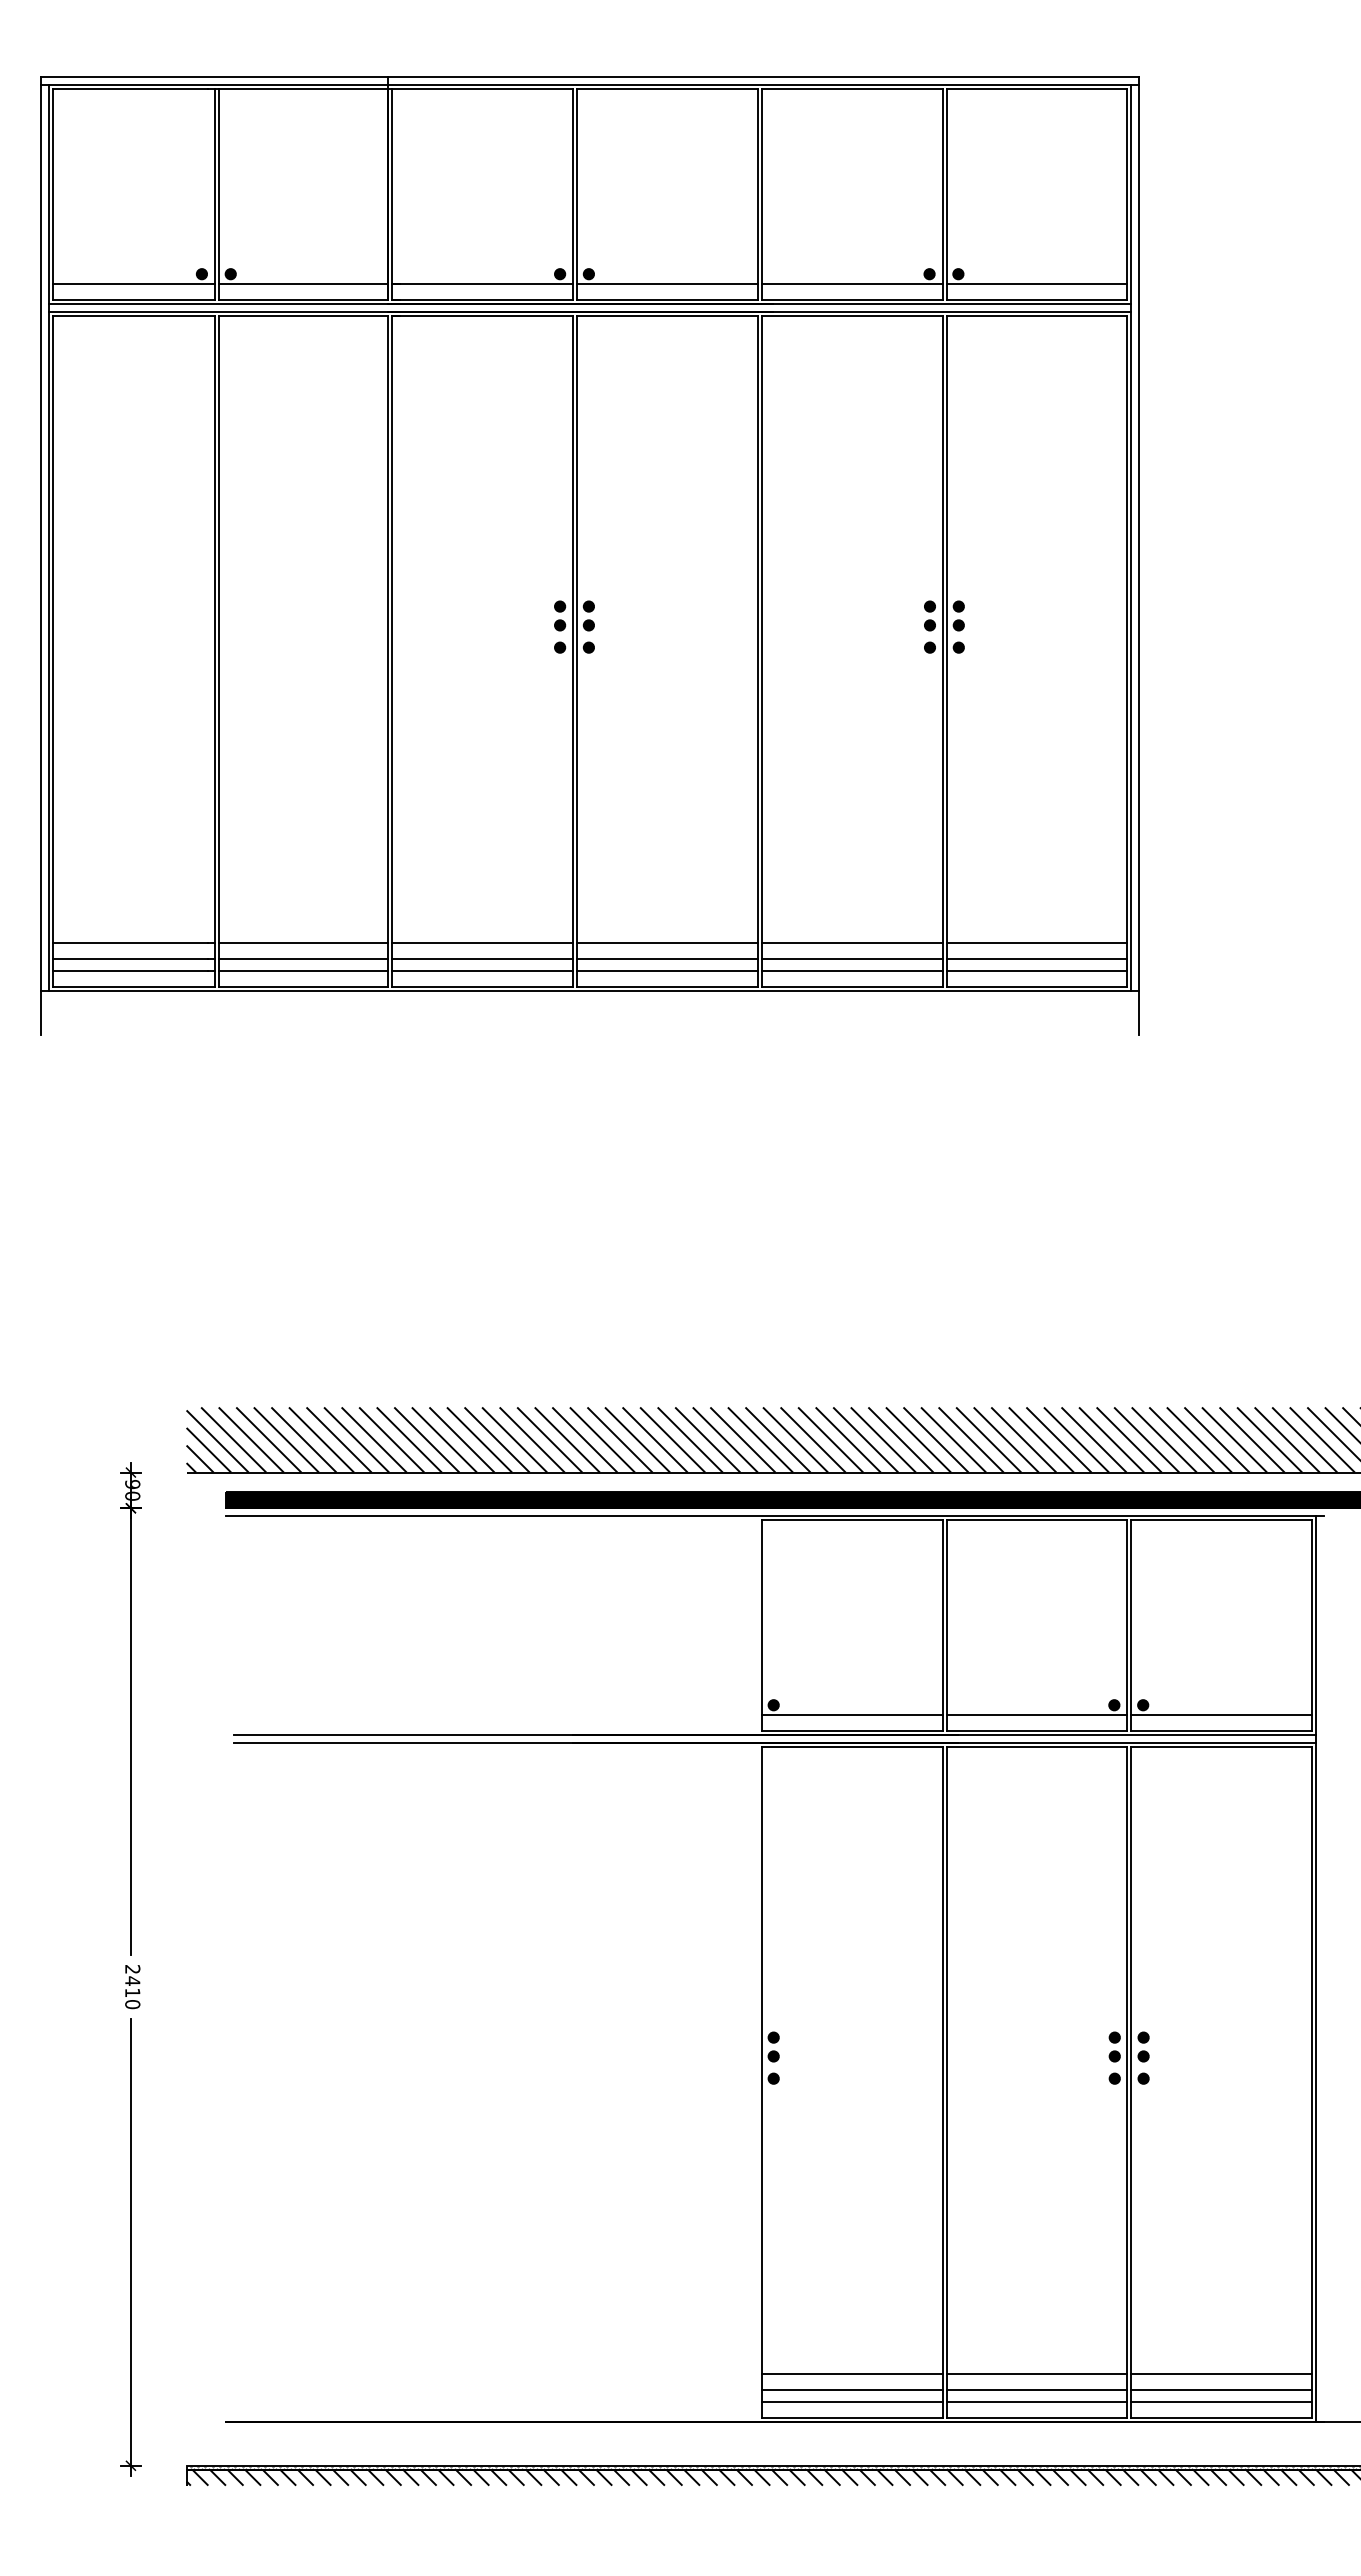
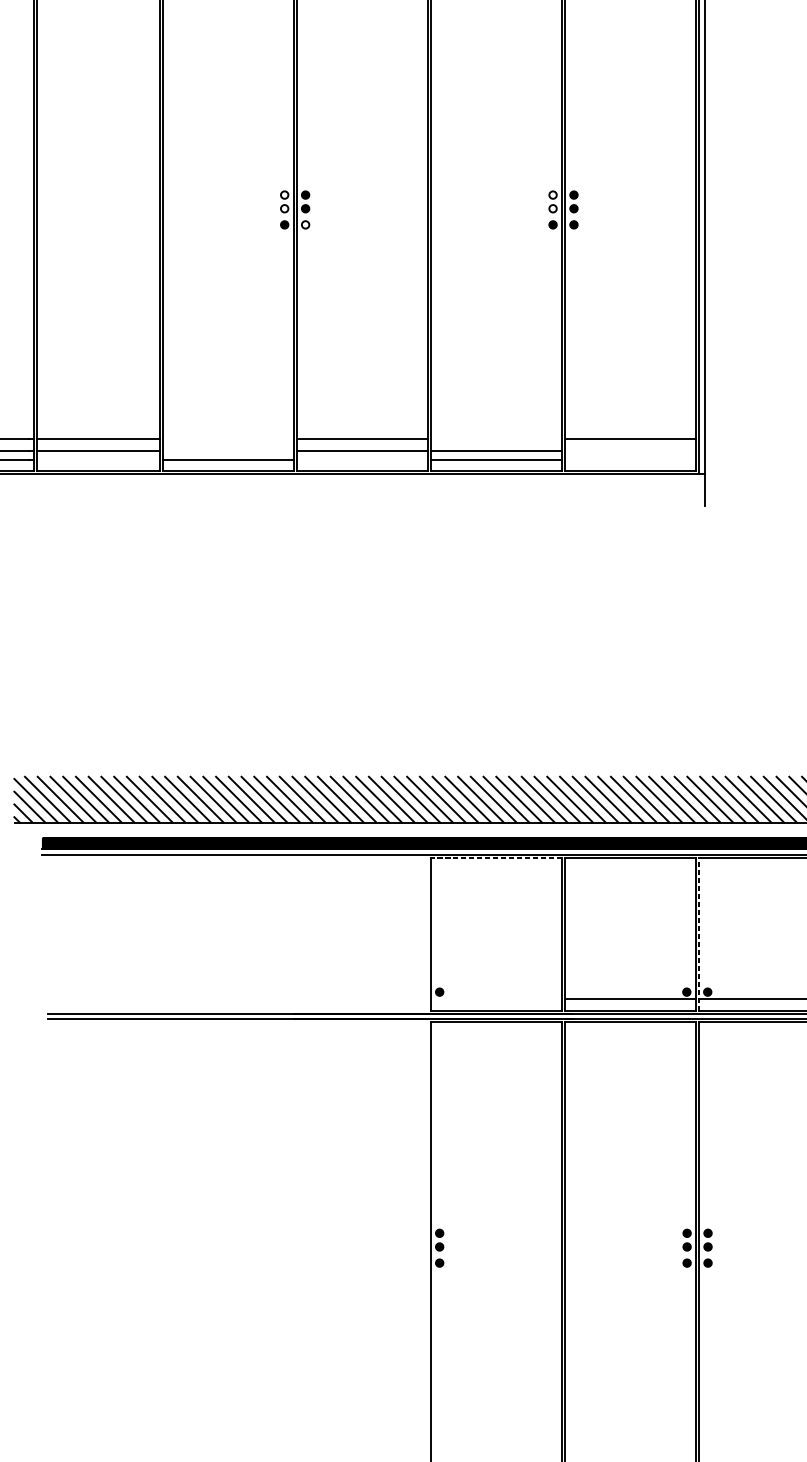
fill: (559, 606) -> (284, 195), removed
fill: (929, 606) -> (552, 195), removed
fill: (559, 625) -> (284, 208), removed
fill: (929, 625) -> (552, 208), removed
fill: (588, 647) -> (305, 224), removed
line: (482, 943) -> (228, 439), removed
line: (851, 943) -> (496, 439), removed
line: (482, 959) -> (228, 451), removed
line: (1036, 959) -> (630, 451), removed
line: (303, 971) -> (98, 459), removed
line: (667, 971) -> (362, 459), removed
line: (1036, 971) -> (630, 459), removed
line: (851, 1520) -> (496, 858), solid -> dashed
line: (1131, 1625) -> (699, 934), solid -> dashed
line: (851, 1714) -> (496, 998), removed

